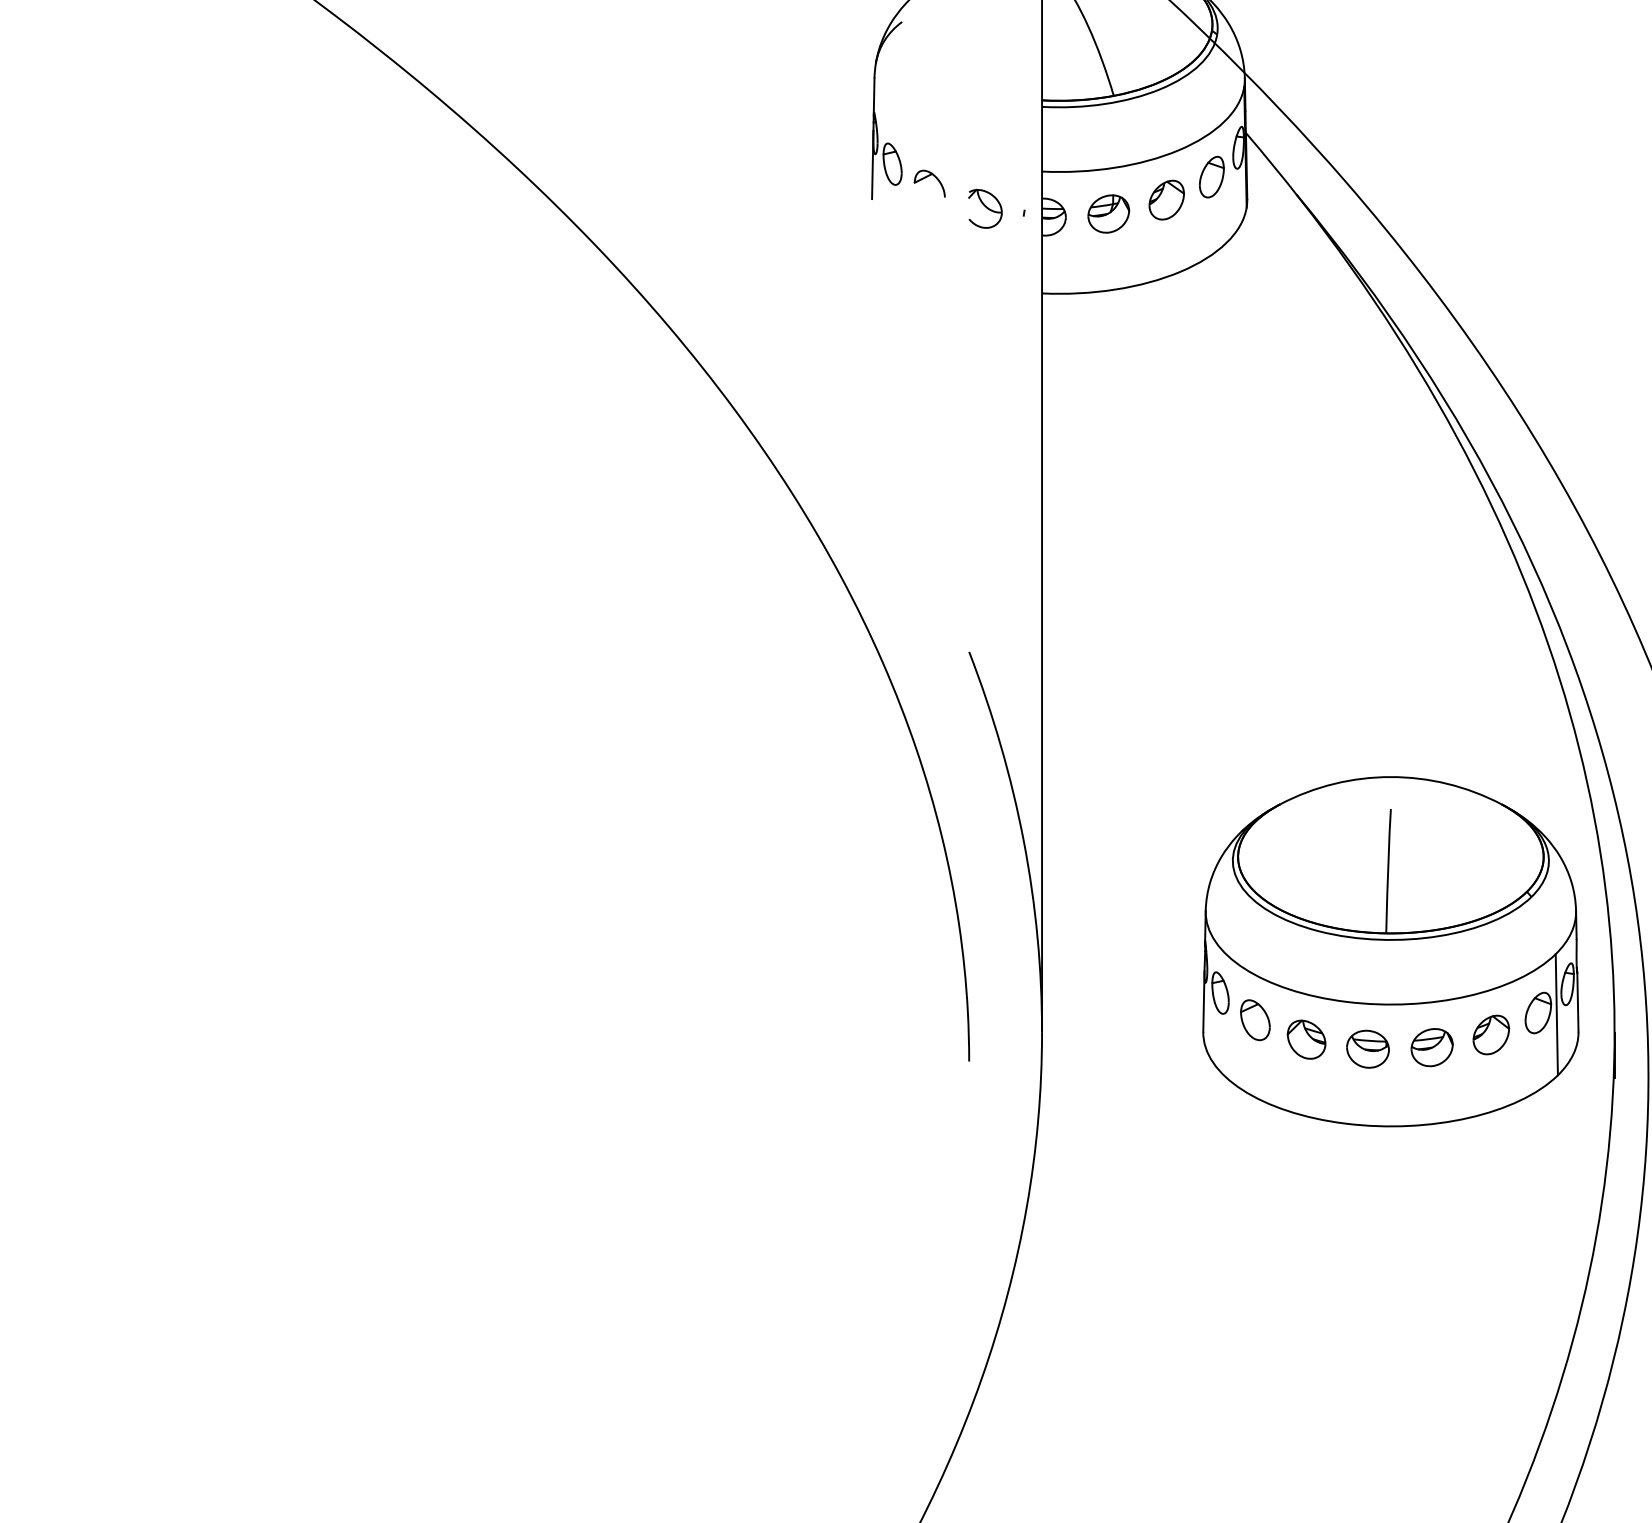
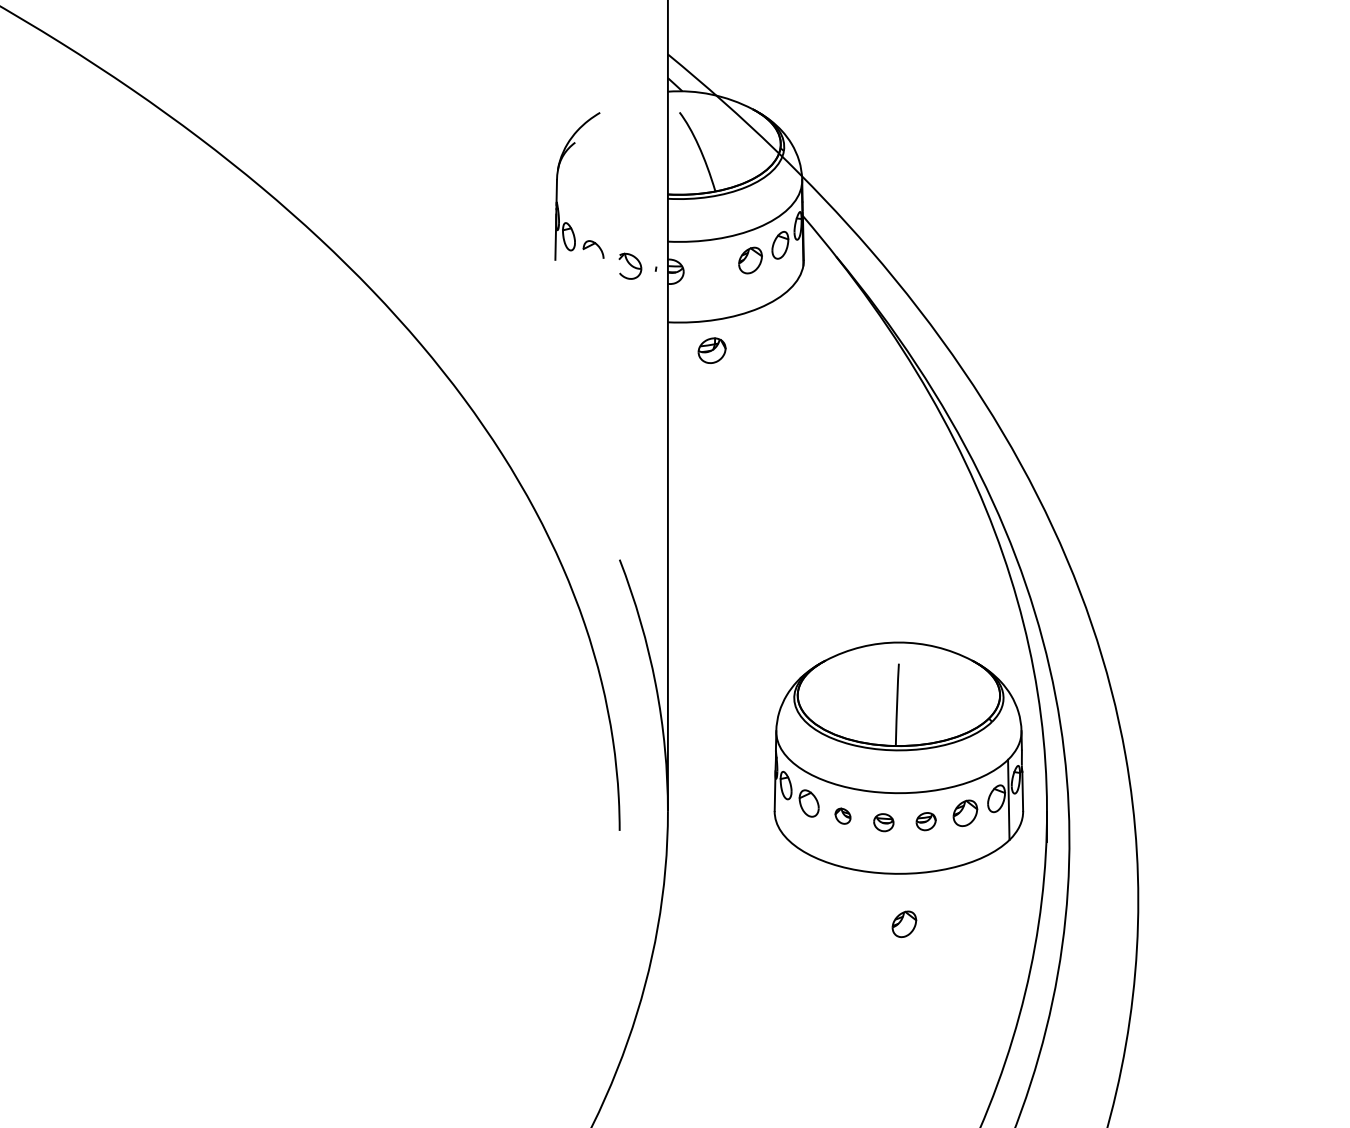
part: (1107, 213) -> (711, 350), moved
part: (1305, 1038) -> (842, 815), size x0.6
part: (1431, 1047) -> (925, 821), size x0.7
part: (1367, 1048) -> (883, 822), size x0.7
part: (1399, 1201) -> (904, 923), added

